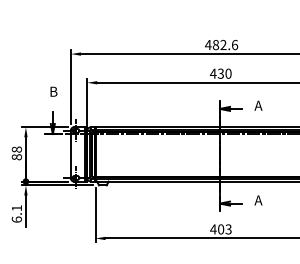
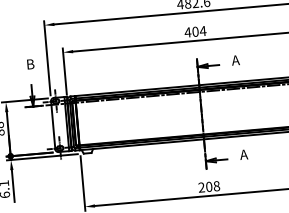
text: (224, 73) -> (199, 31), 430 -> 404
text: (220, 229) -> (208, 187), 403 -> 208

